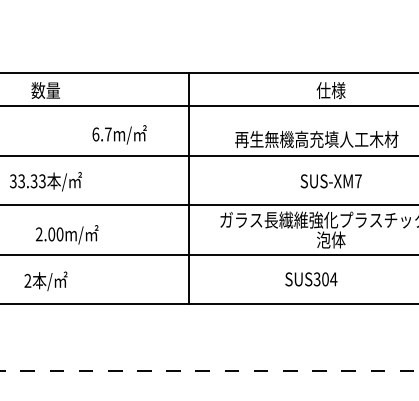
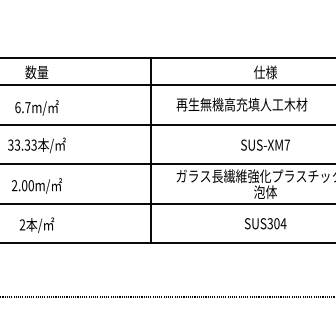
text: (119, 134) -> (36, 107), moved
text: (316, 139) -> (241, 104), moved
text: (66, 234) -> (36, 185), moved
text: (311, 279) -> (265, 223), moved

